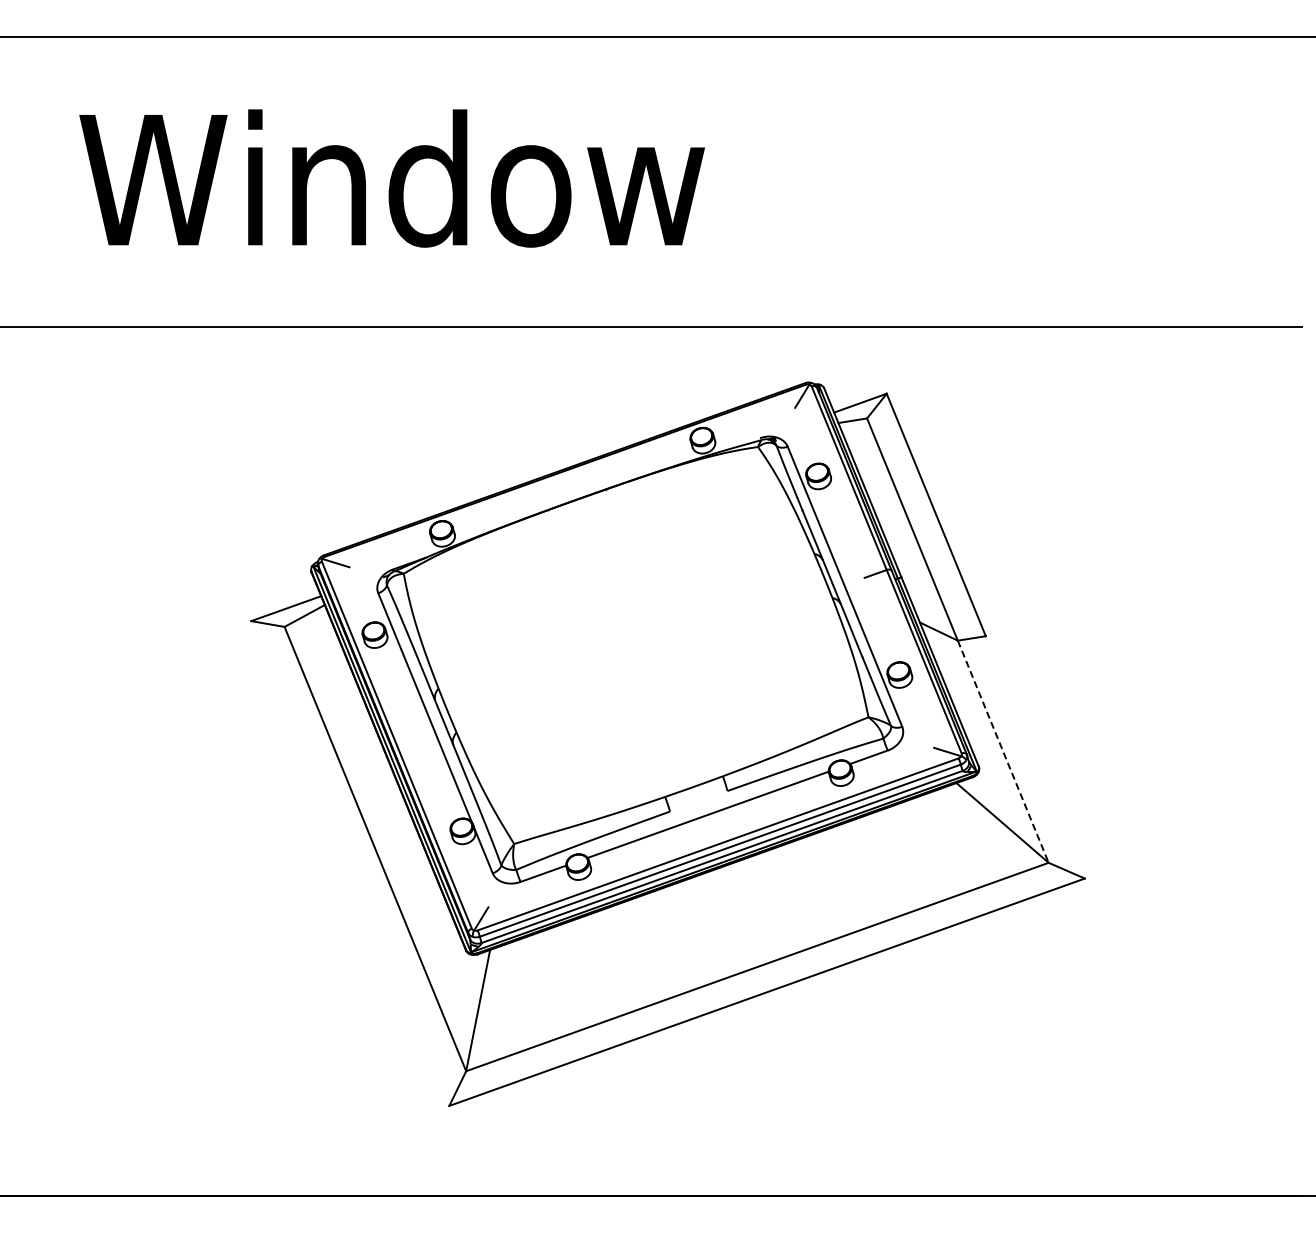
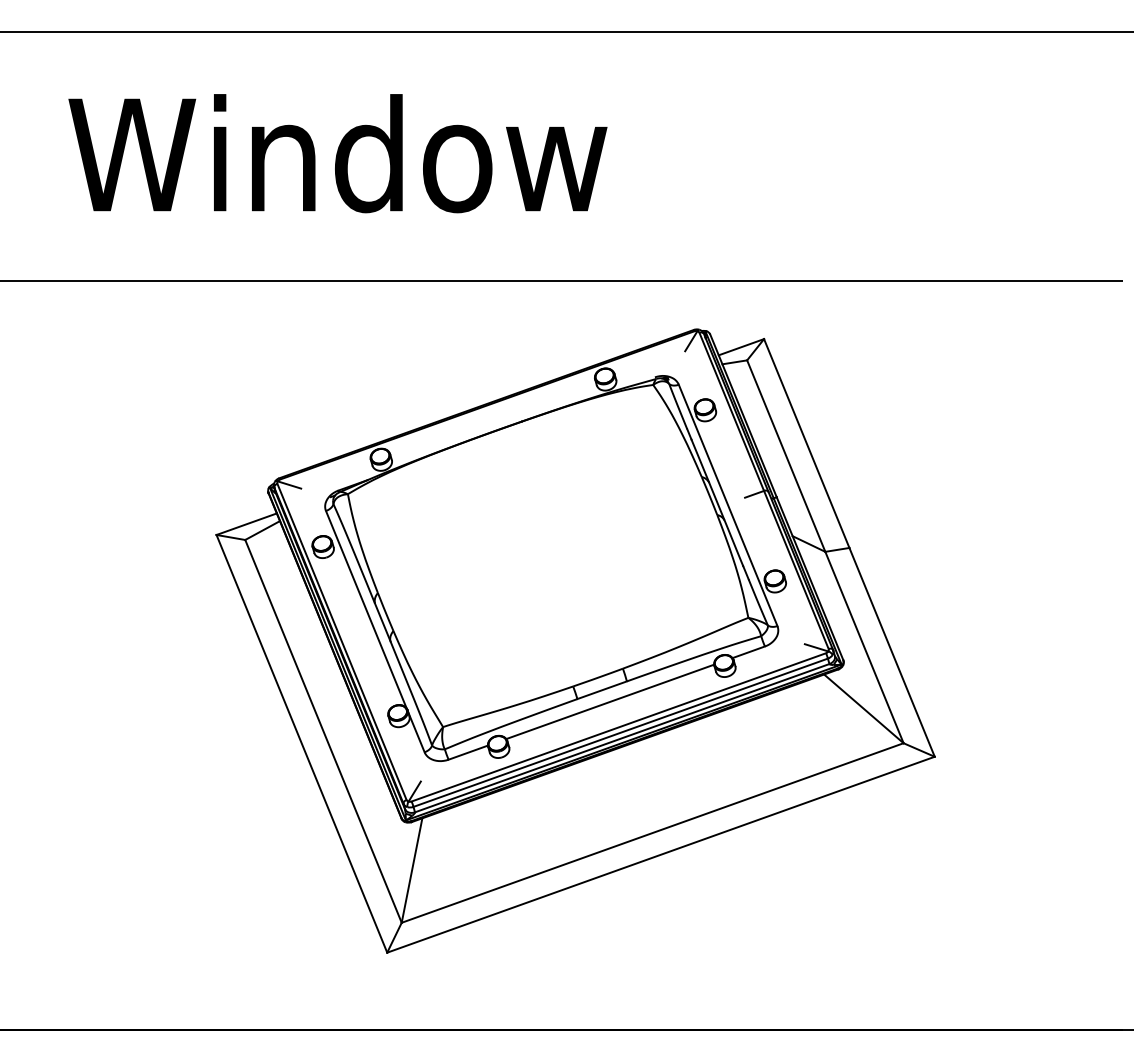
line: (1003, 752) -> (864, 648), dashed -> solid
line: (1034, 757) -> (891, 652), added
line: (698, 801) -> (601, 690), added
line: (350, 863) -> (302, 743), added

